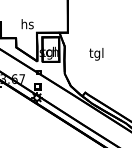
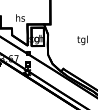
text: (96, 54) -> (82, 40), moved

